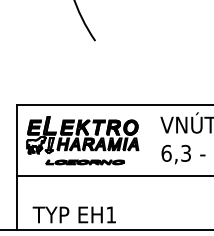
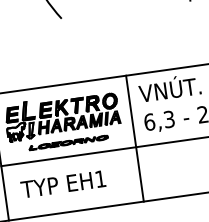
line: (150, 167) -> (135, 138), added
text: (73, 214) -> (62, 183), moved

